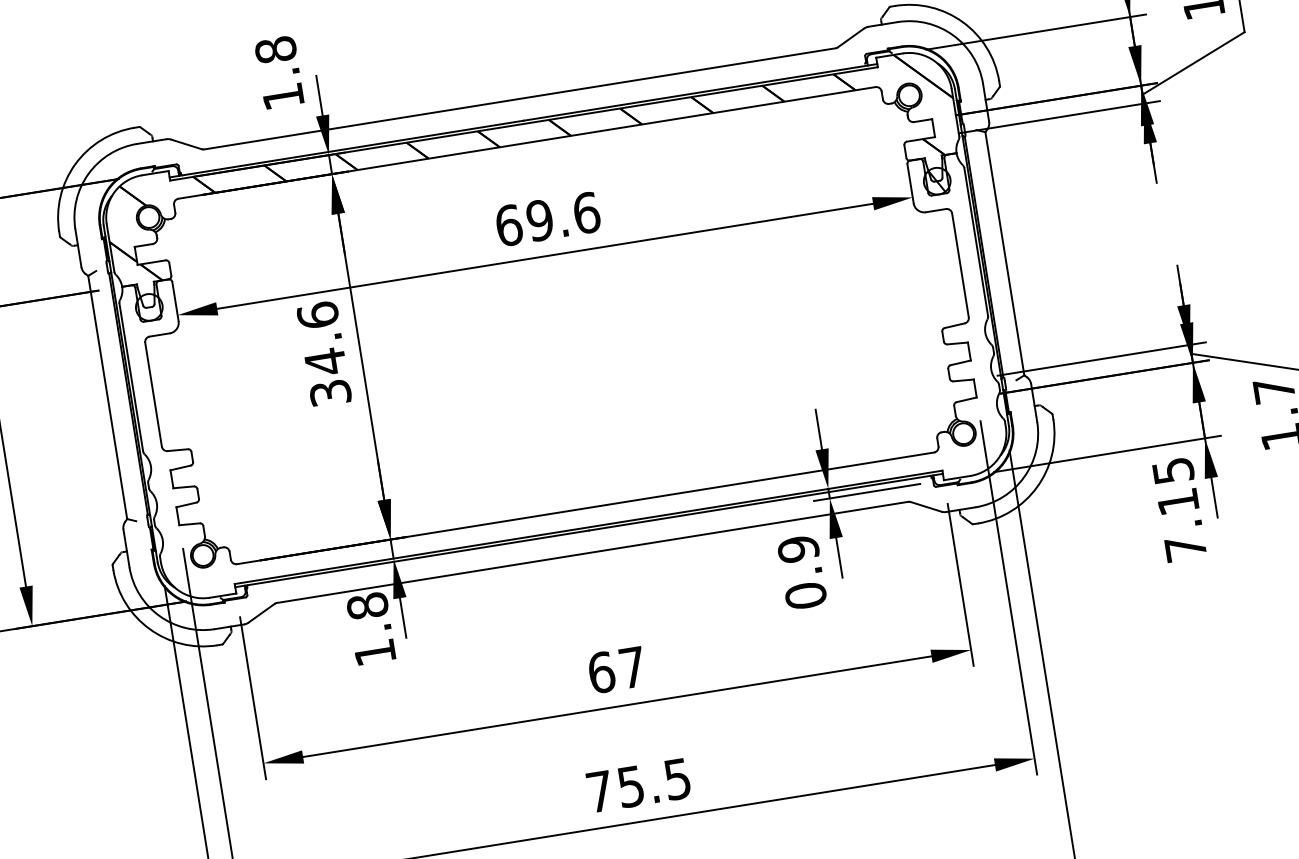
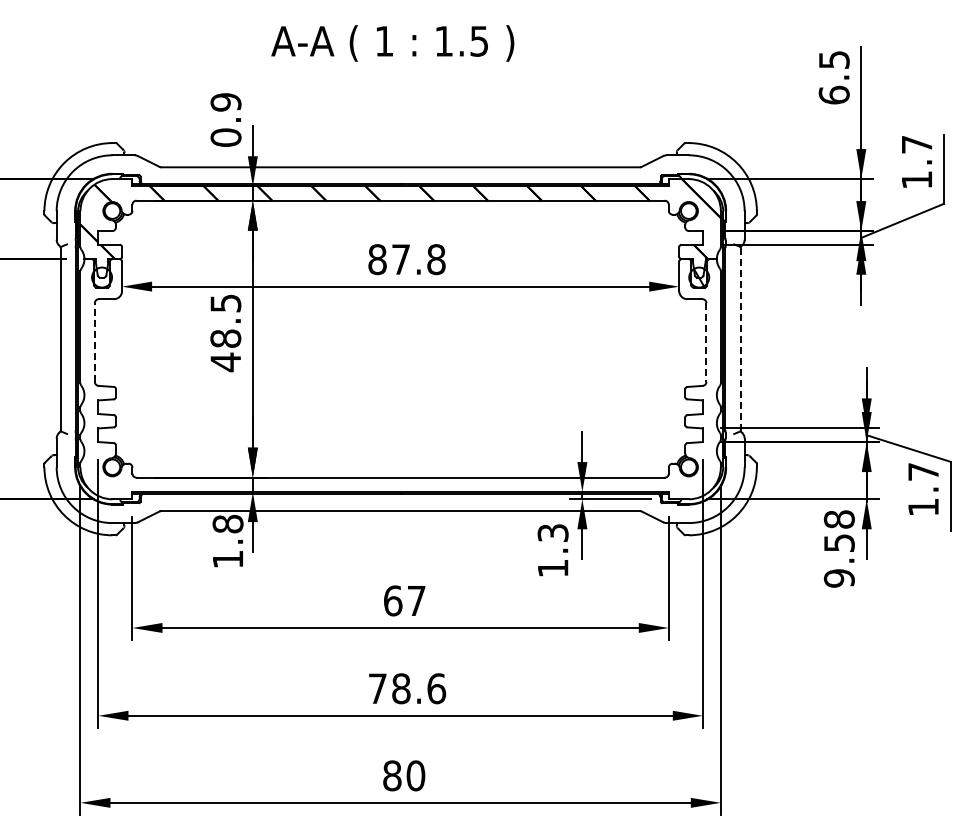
text: (278, 72) -> (225, 119), 1.8 -> 0.9
text: (547, 219) -> (406, 259), 69.6 -> 87.8
line: (1004, 252) -> (740, 338), solid -> dashed
line: (960, 266) -> (706, 343), solid -> dashed
text: (323, 355) -> (225, 333), 34.6 -> 48.5
line: (153, 394) -> (94, 342), solid -> dashed
text: (1178, 509) -> (838, 548), 7.15 -> 9.58
text: (801, 572) -> (552, 550), 0.9 -> 1.3
text: (654, 782) -> (419, 688), 75.5 -> 78.6

